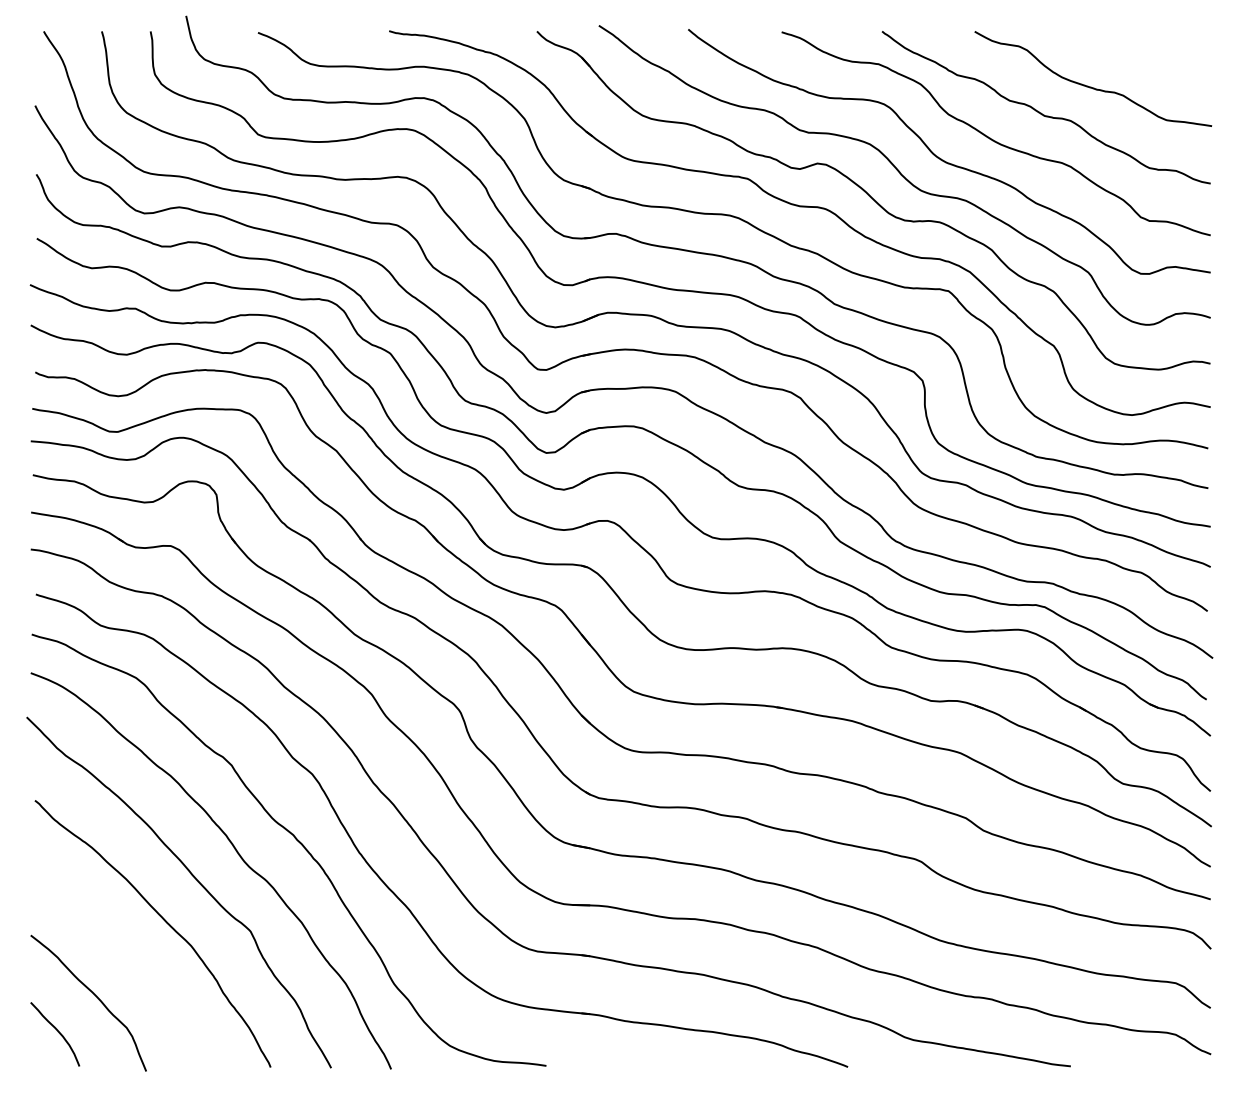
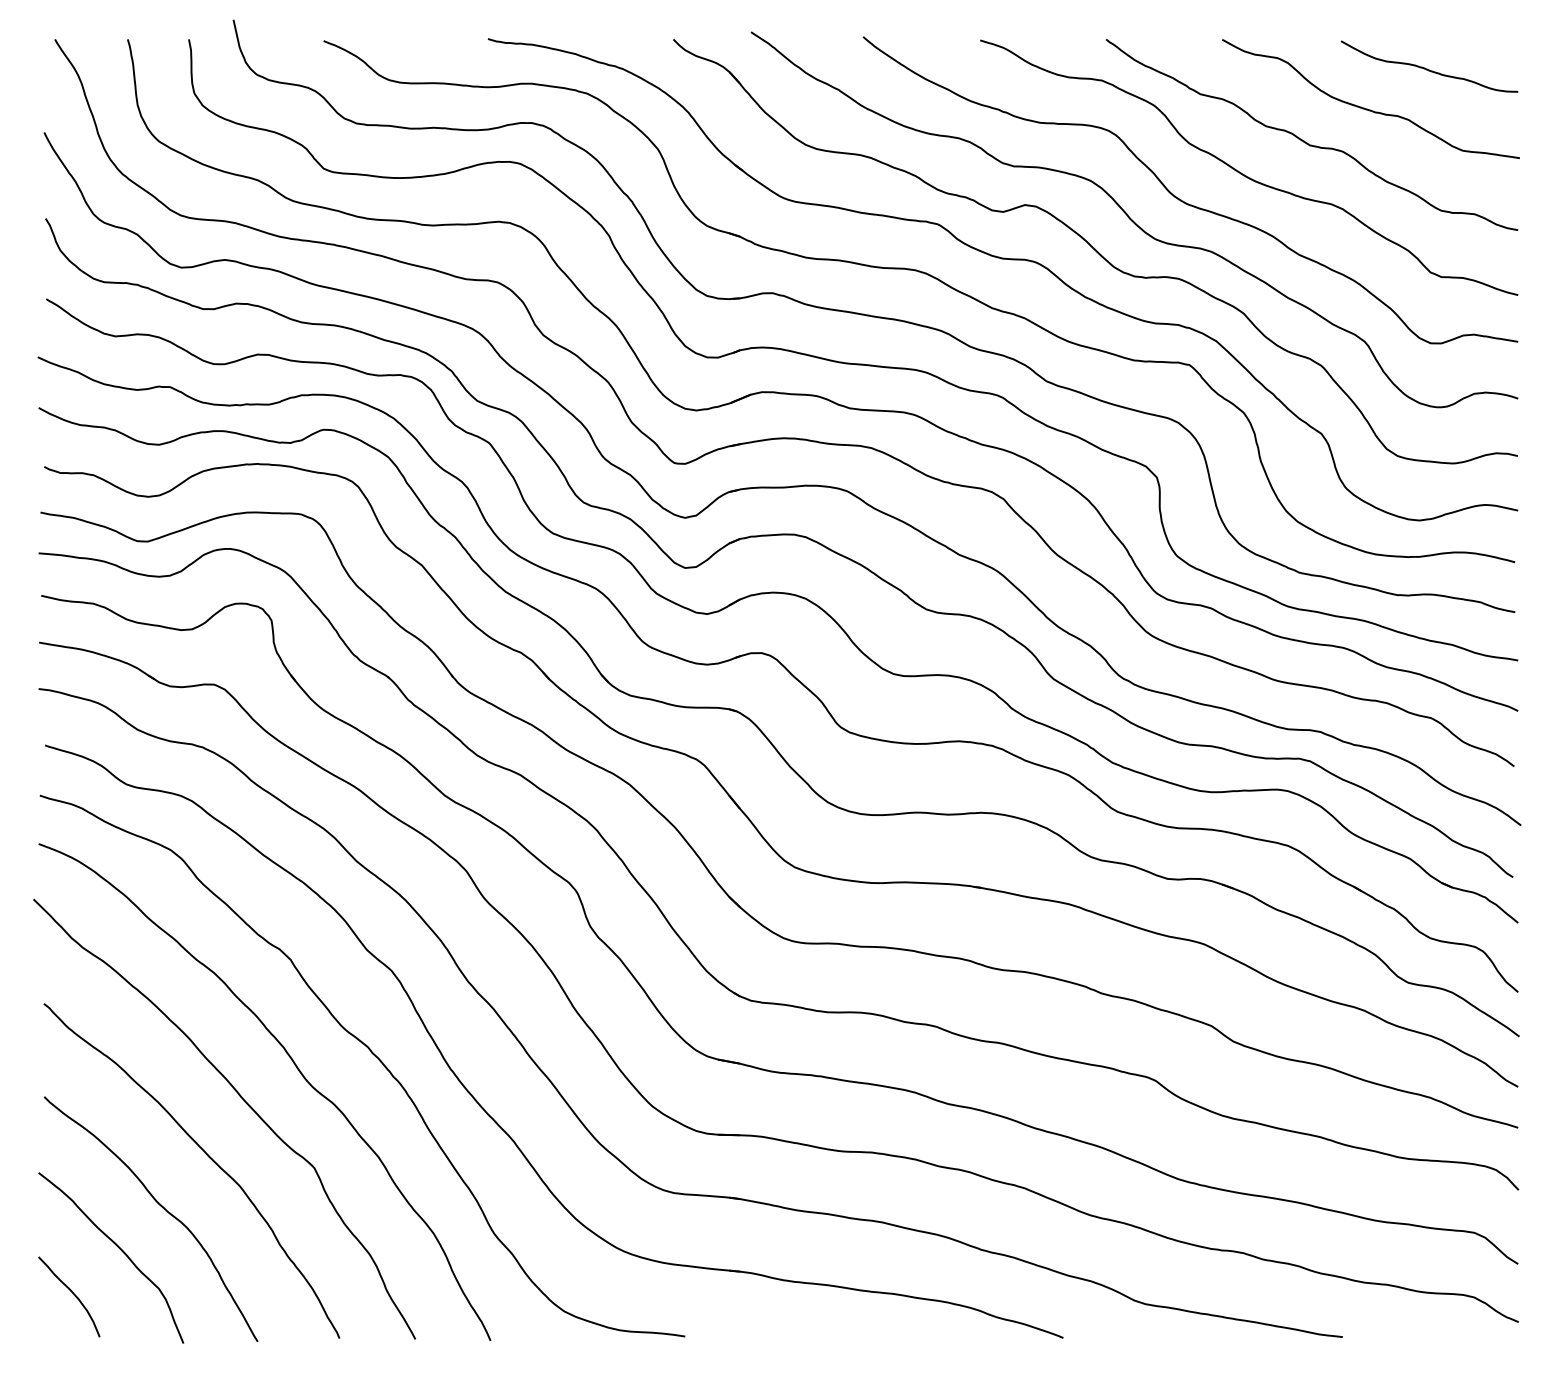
curve: (1138, 54) -> (1427, 68), added
curve: (126, 961) -> (158, 1205), added

